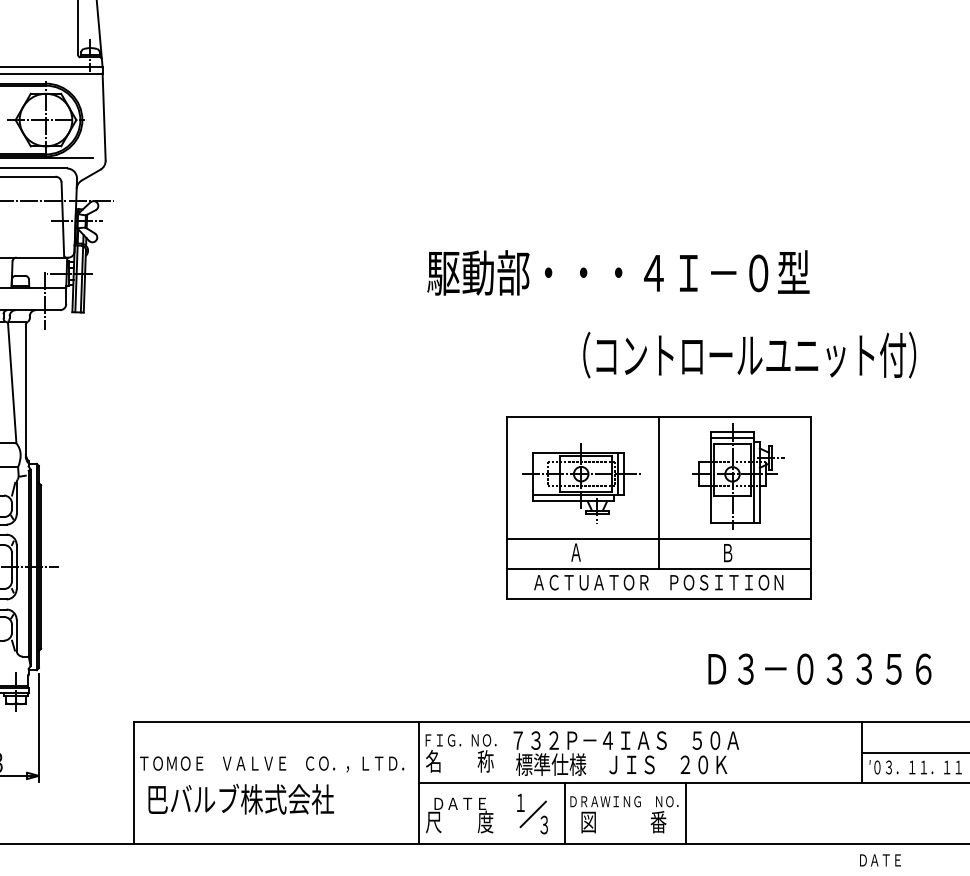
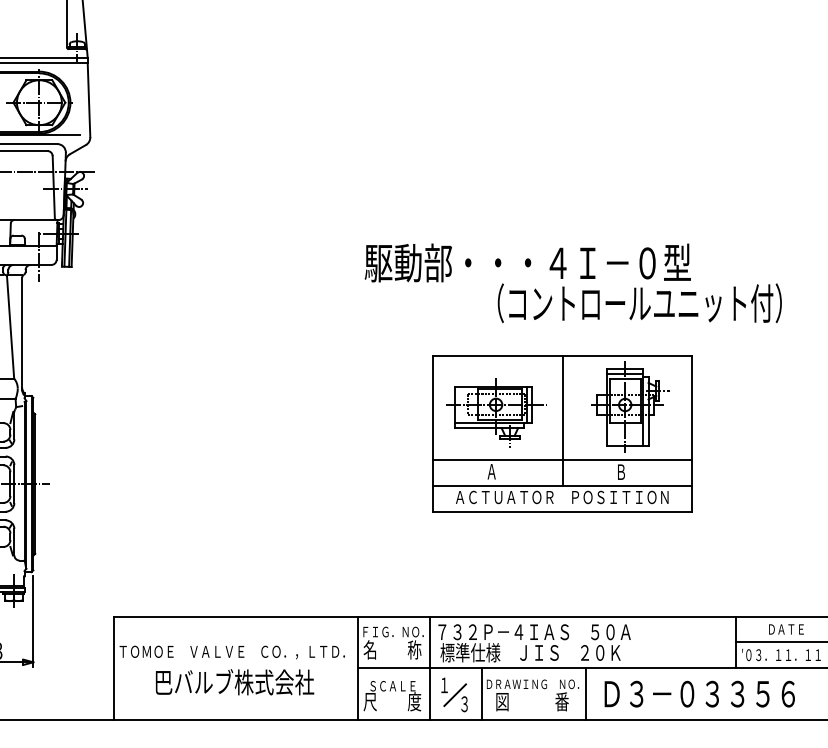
text: (618, 272) -> (527, 262), moved
text: (819, 668) -> (699, 693), moved
line: (504, 782) -> (430, 667), added
text: (240, 798) -> (234, 681), moved
text: (460, 803) -> (393, 685), ＤＡＴＥ -> ＳＣＡＬＥ
text: (880, 860) -> (786, 629), moved

